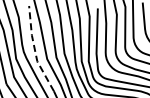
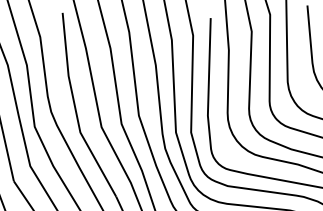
line: (35, 50) -> (76, 108), dashed -> solid

